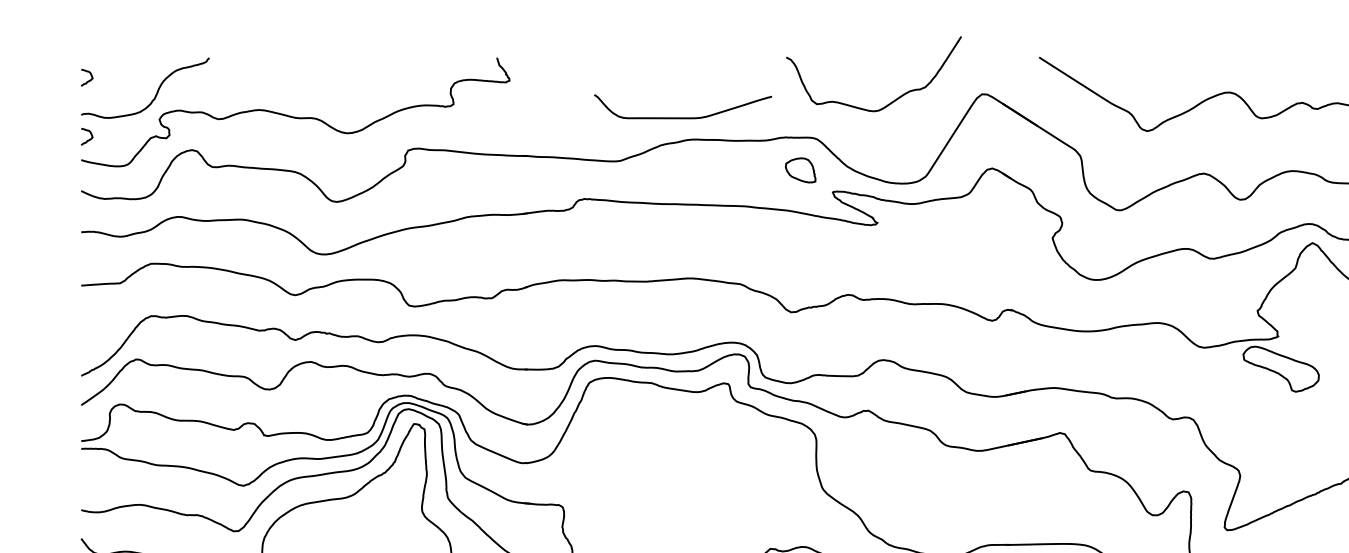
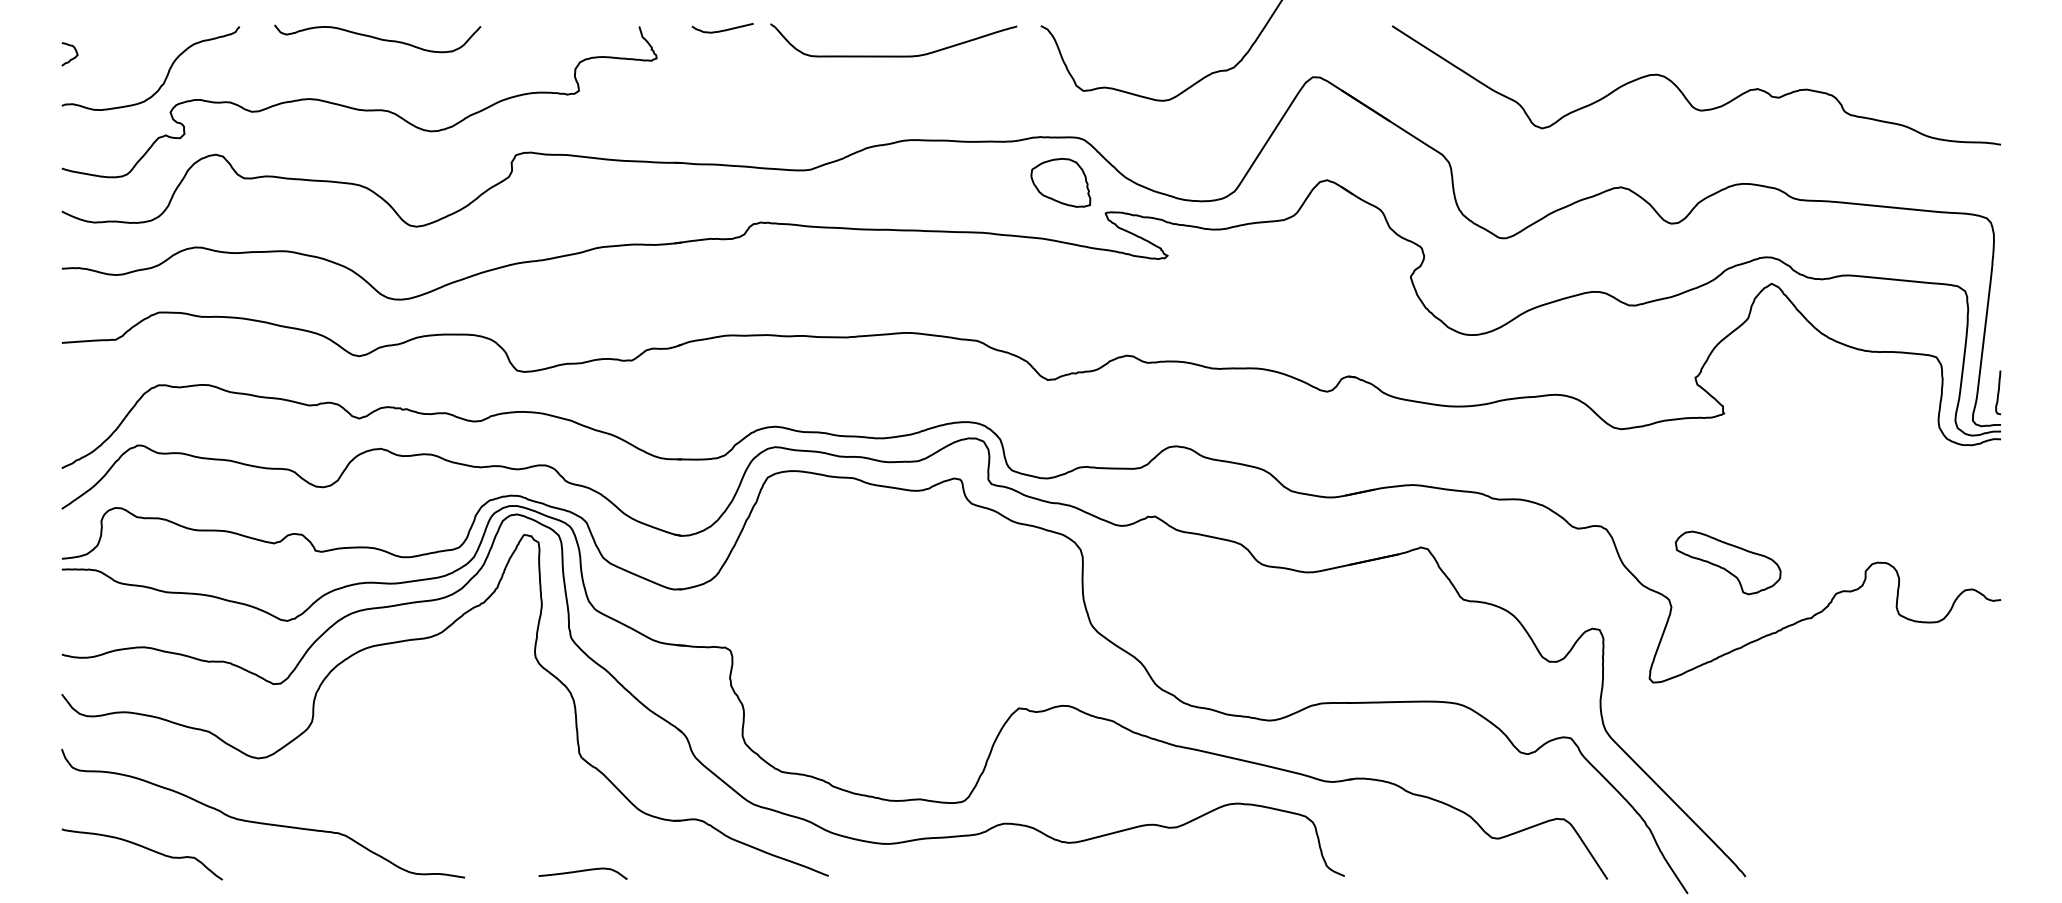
curve: (557, 59) -> (723, 29), added
curve: (308, 66) -> (377, 38), added
curve: (682, 117) -> (893, 55), moved
curve: (88, 139) -> (71, 140), removed
part: (800, 170) -> (1060, 182), size x1.43
part: (1280, 368) -> (1727, 562), moved

